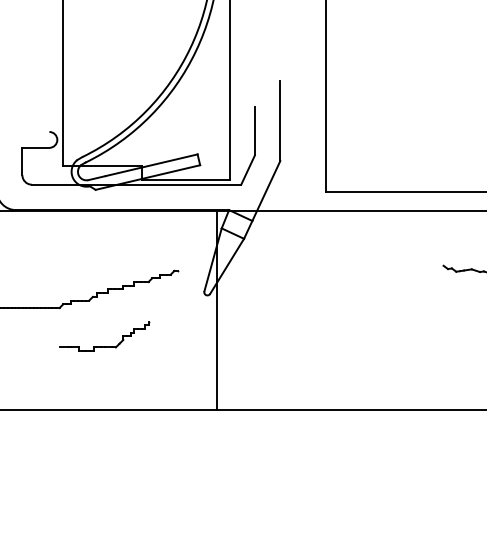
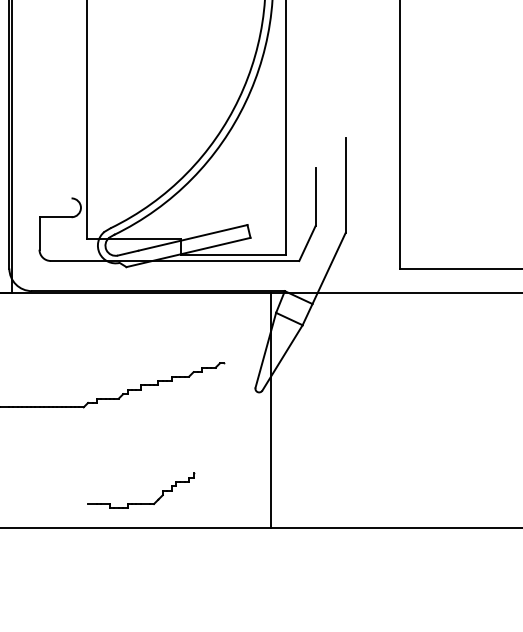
part: (104, 346) -> (140, 502), moved

